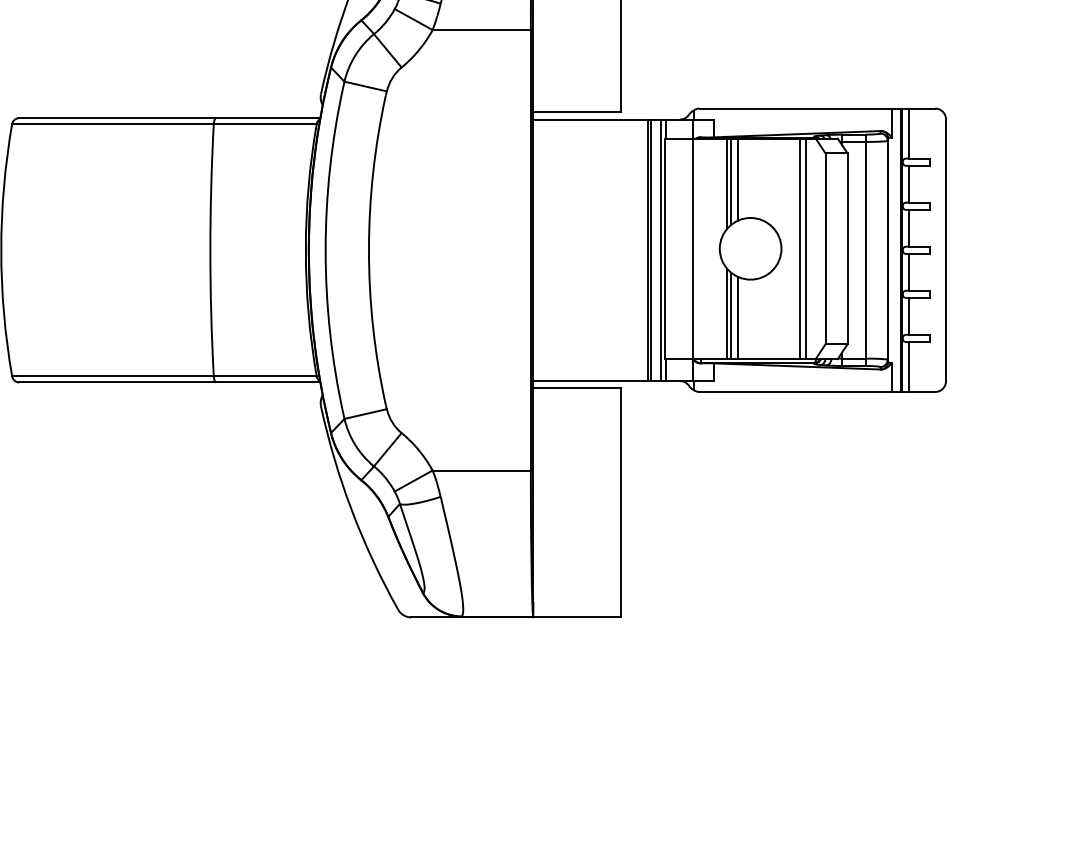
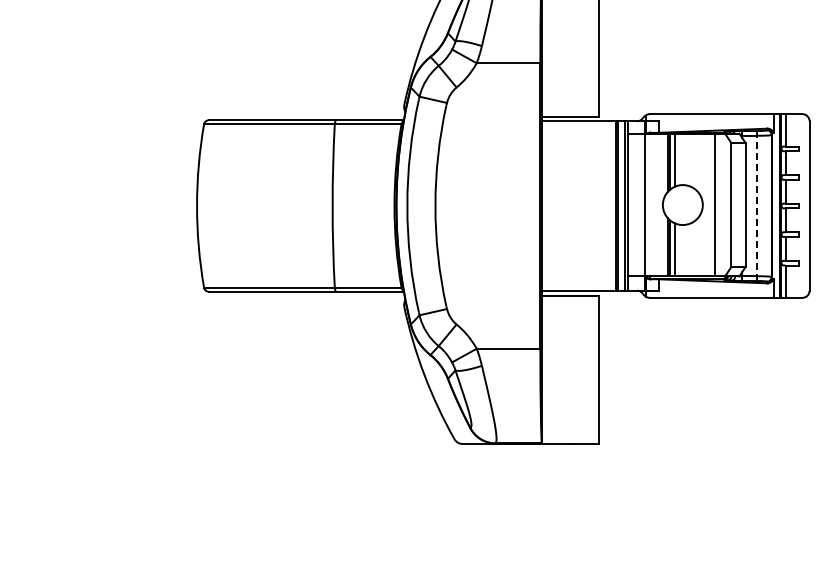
line: (805, 247) -> (718, 204), removed
line: (865, 251) -> (757, 206), solid -> dashed

